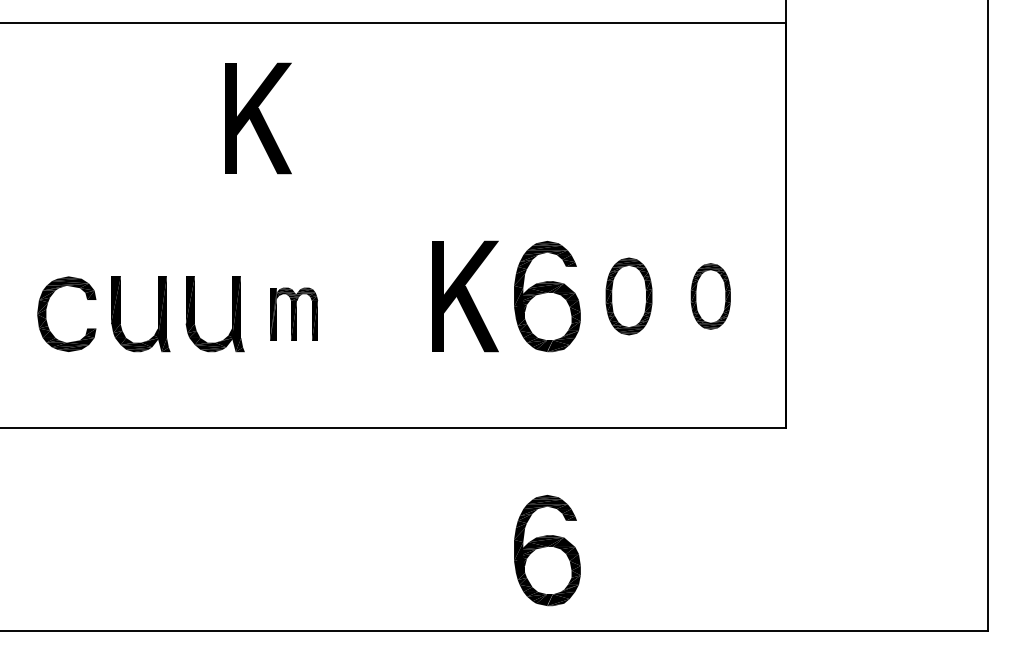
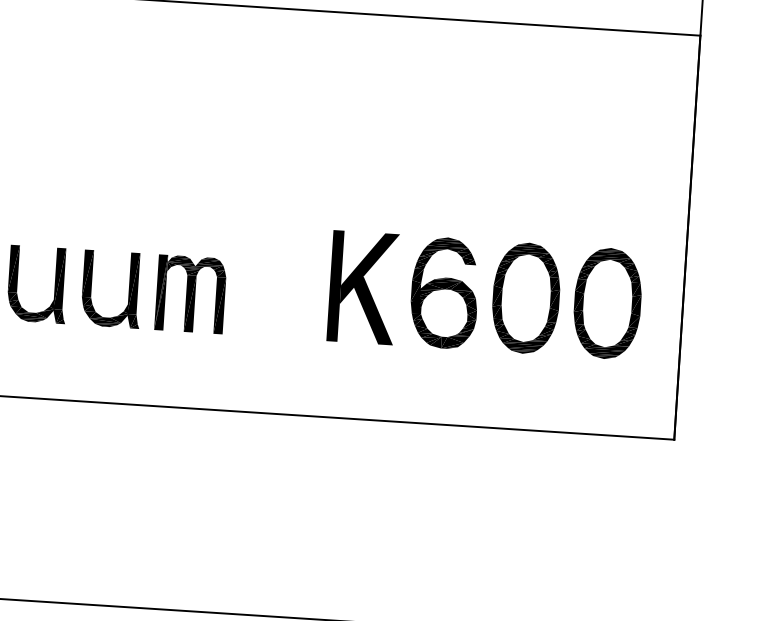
part: (258, 118) -> (167, 96), removed
part: (628, 296) -> (525, 298), size x1.43
part: (710, 296) -> (607, 303), size x1.67
part: (294, 313) -> (191, 293), size x1.43
part: (547, 550) -> (428, 546), removed

